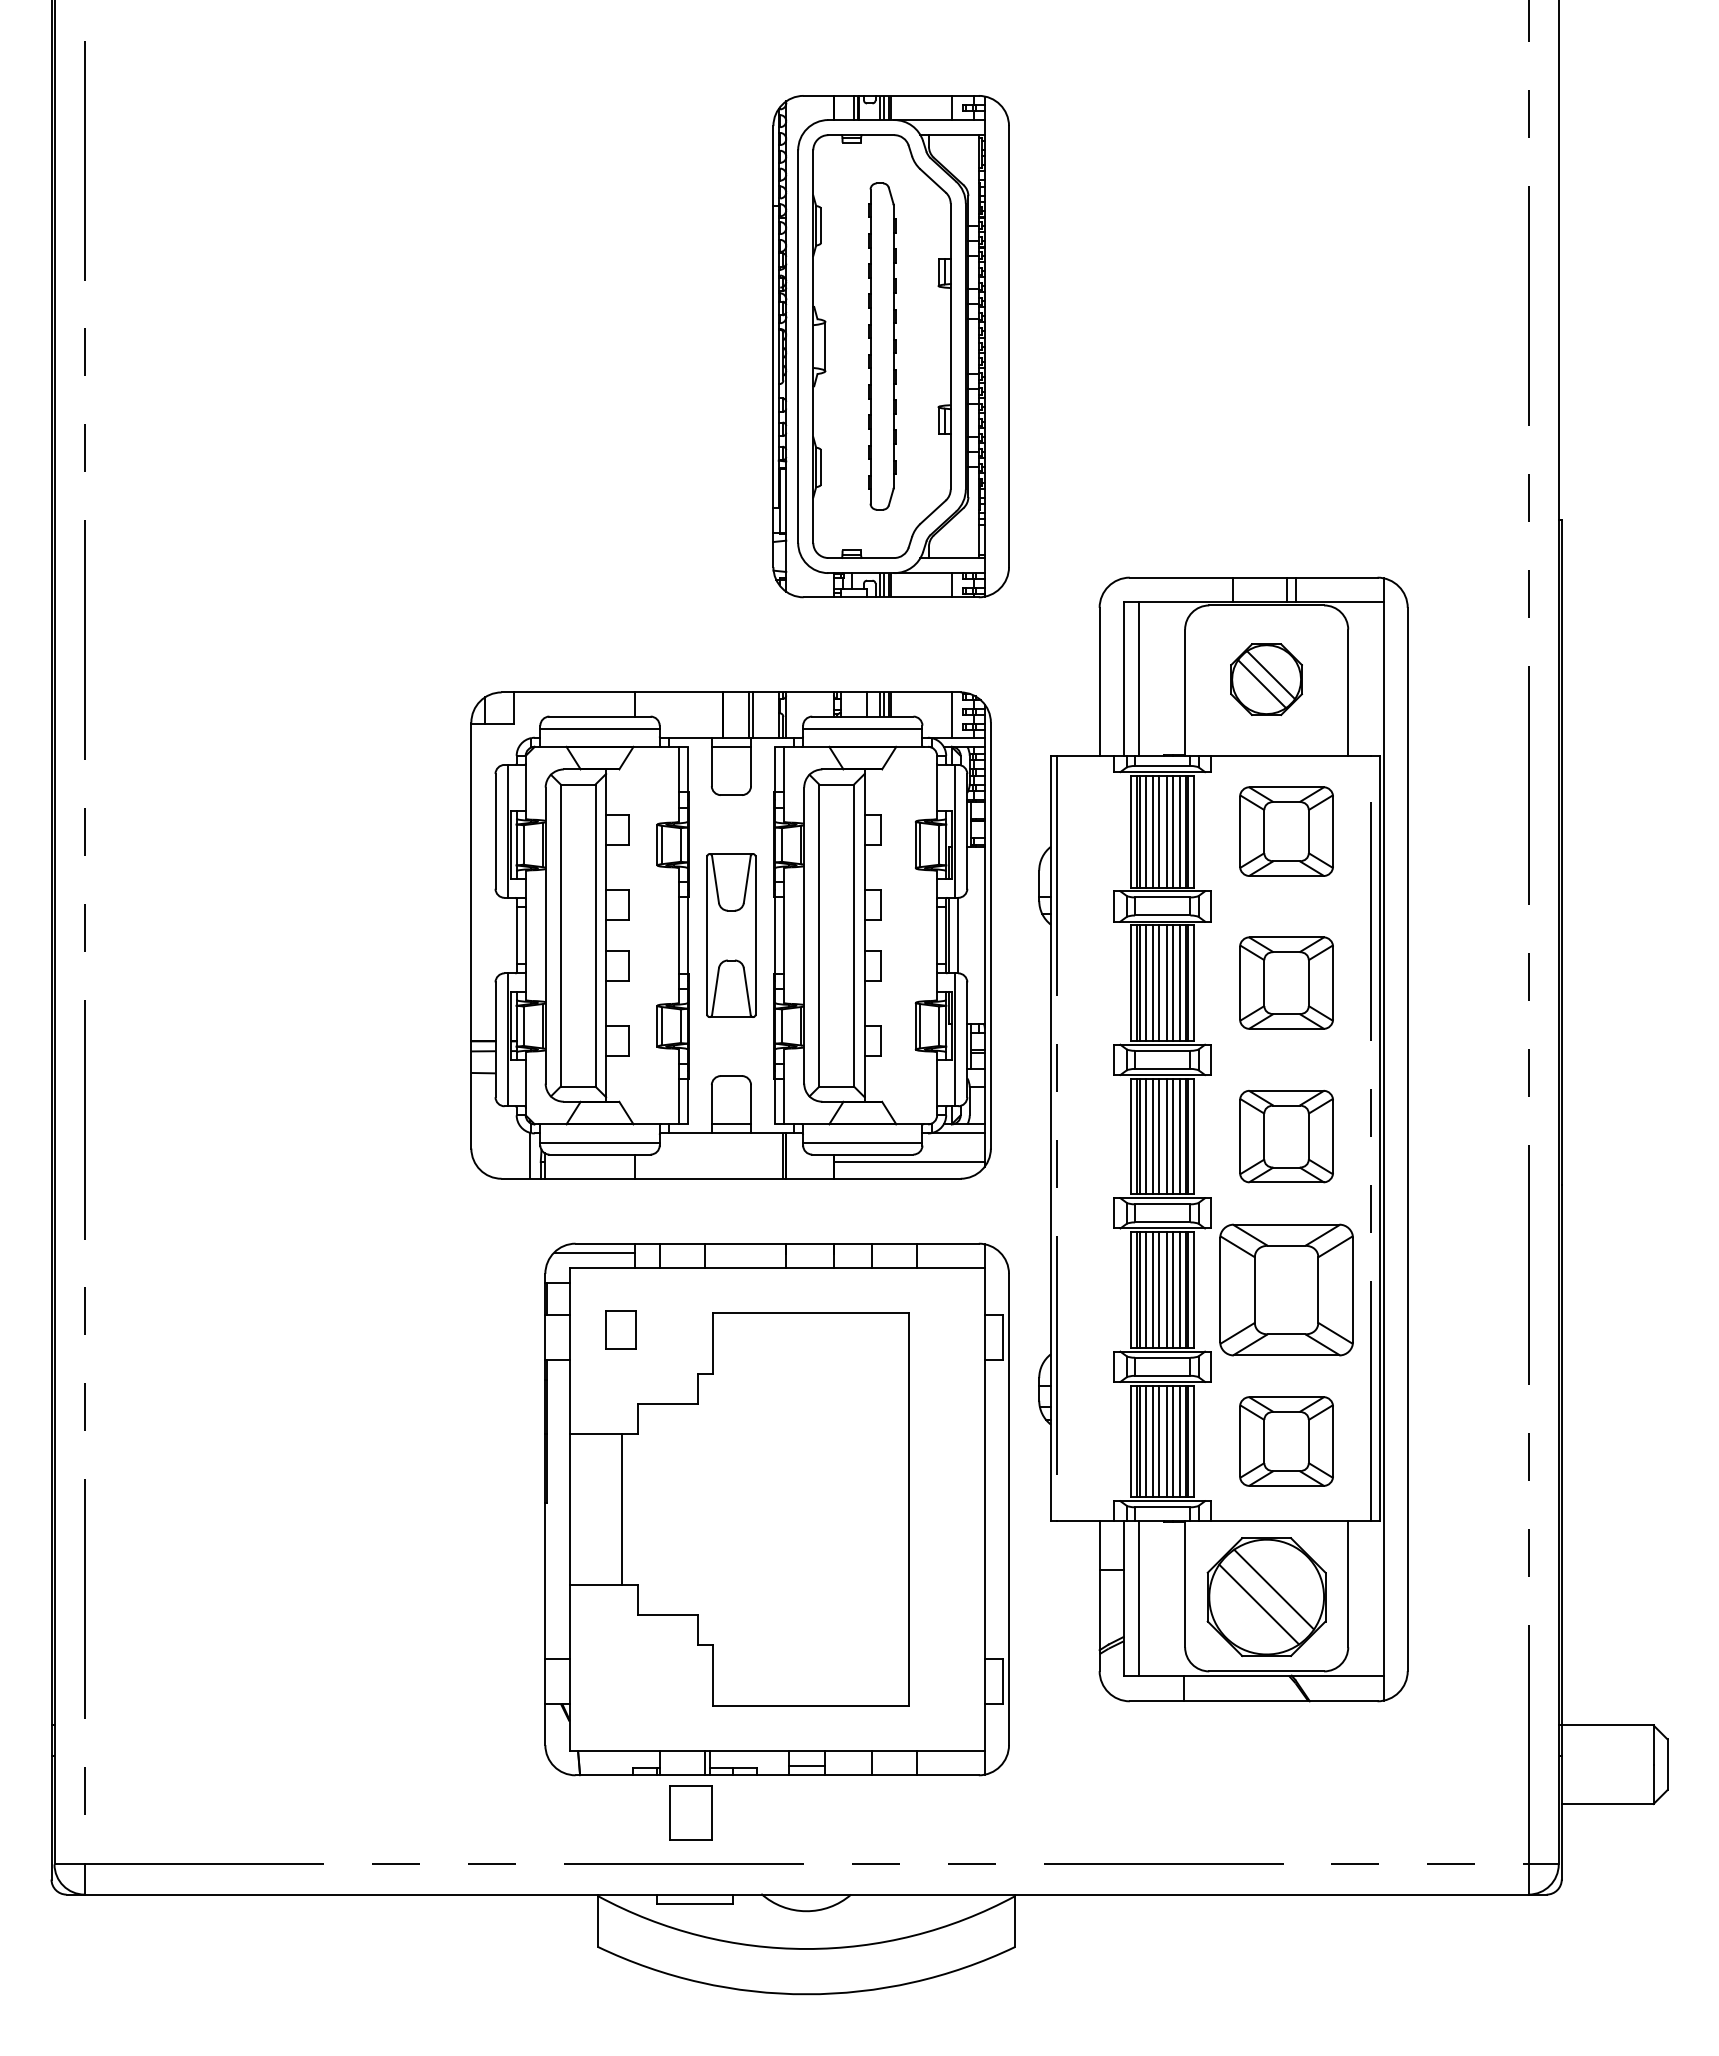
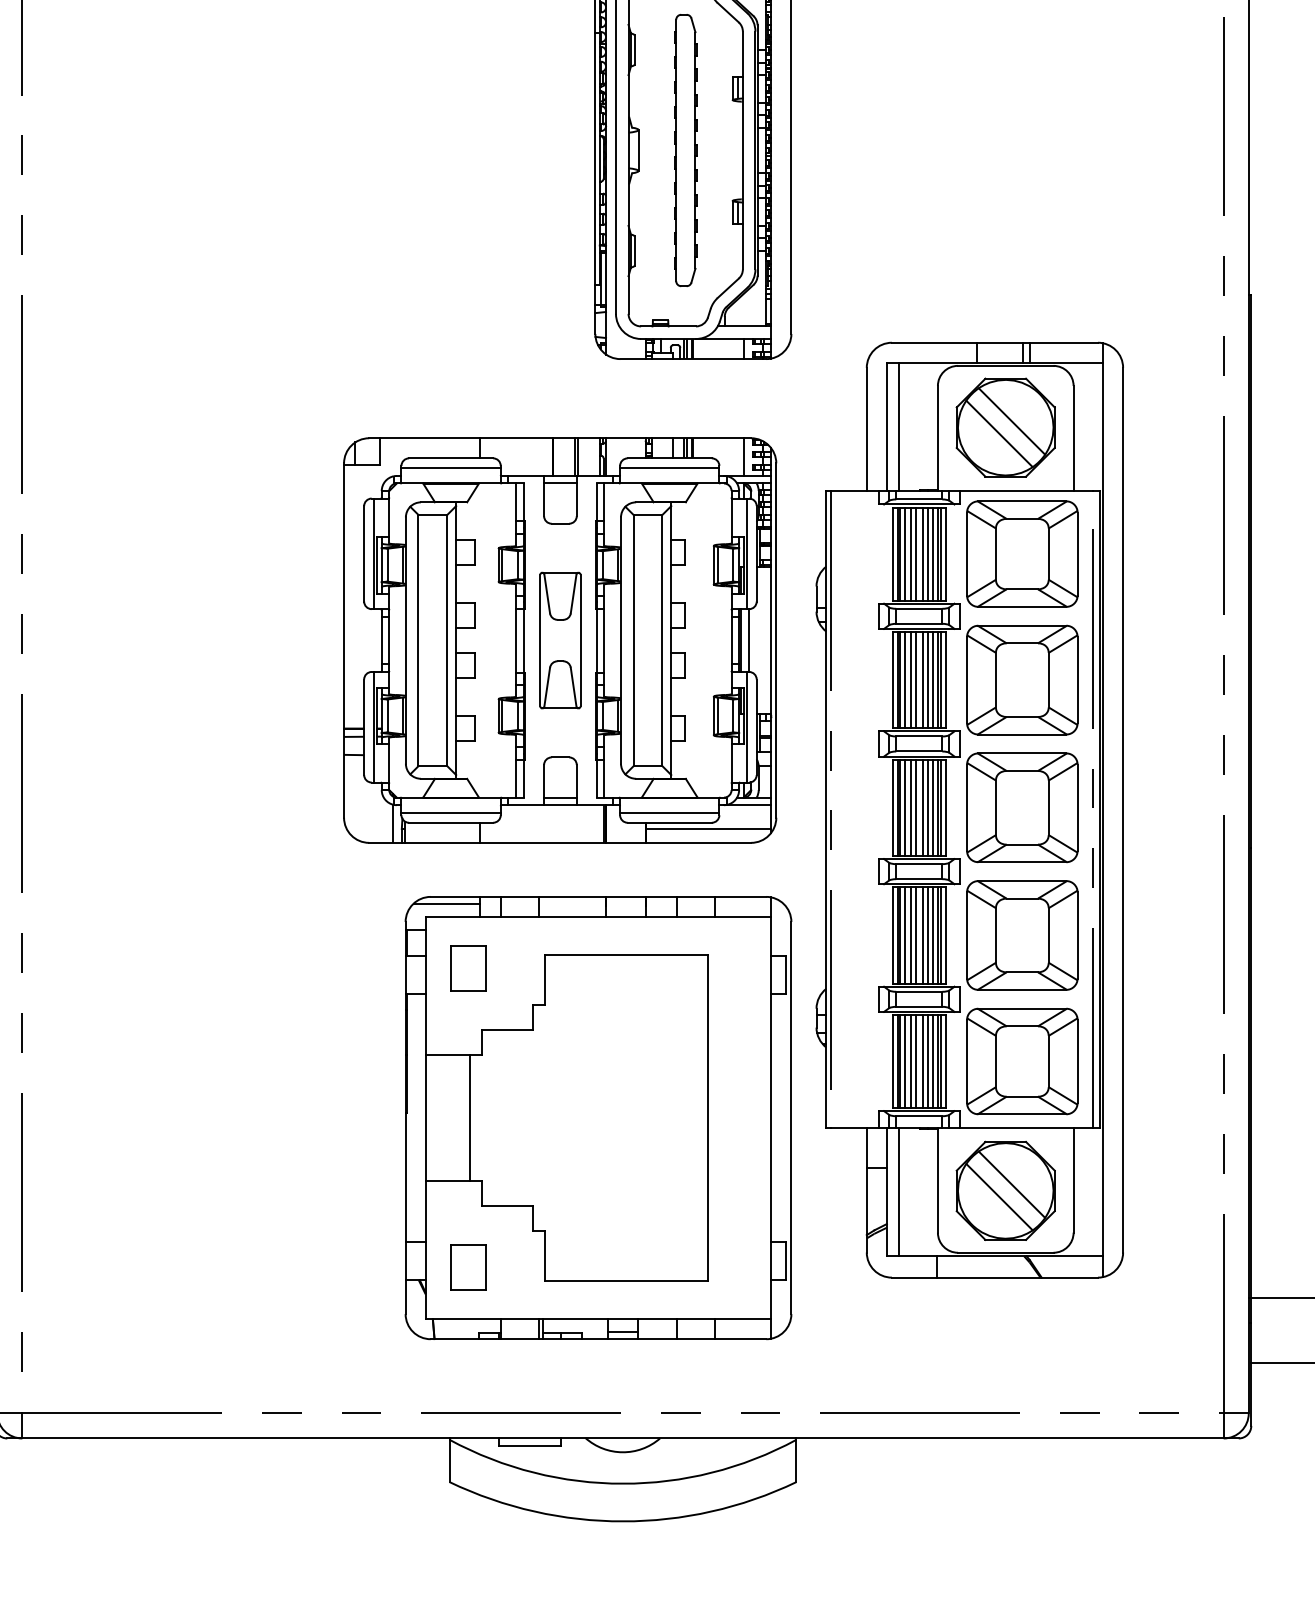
part: (1266, 679) -> (1005, 427), size x1.67
part: (1286, 831) -> (1022, 553), size x1.43
part: (1286, 982) -> (1022, 679), size x1.43
part: (1286, 1136) -> (1022, 807), size x1.43
part: (620, 1329) -> (468, 968), size x1.43
part: (1286, 1441) -> (1022, 1061), size x1.43
part: (690, 1812) -> (468, 1266), moved

